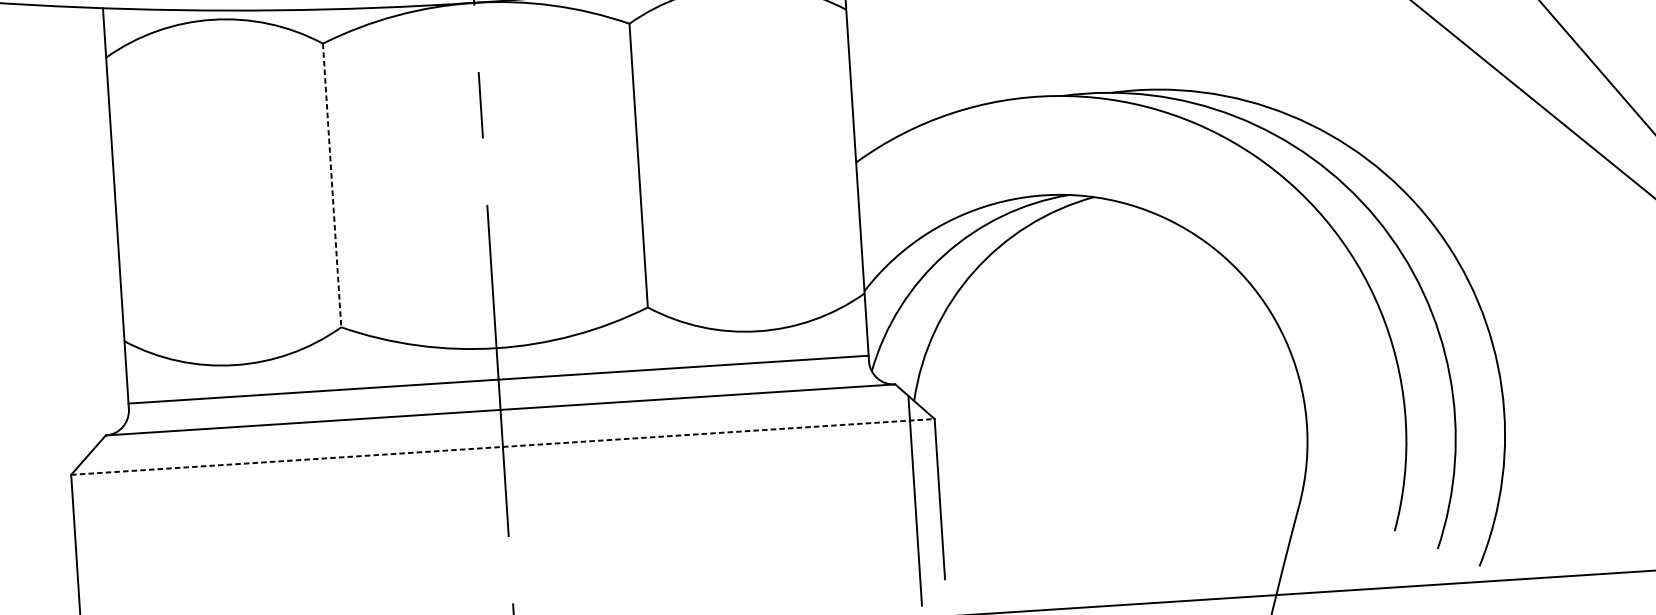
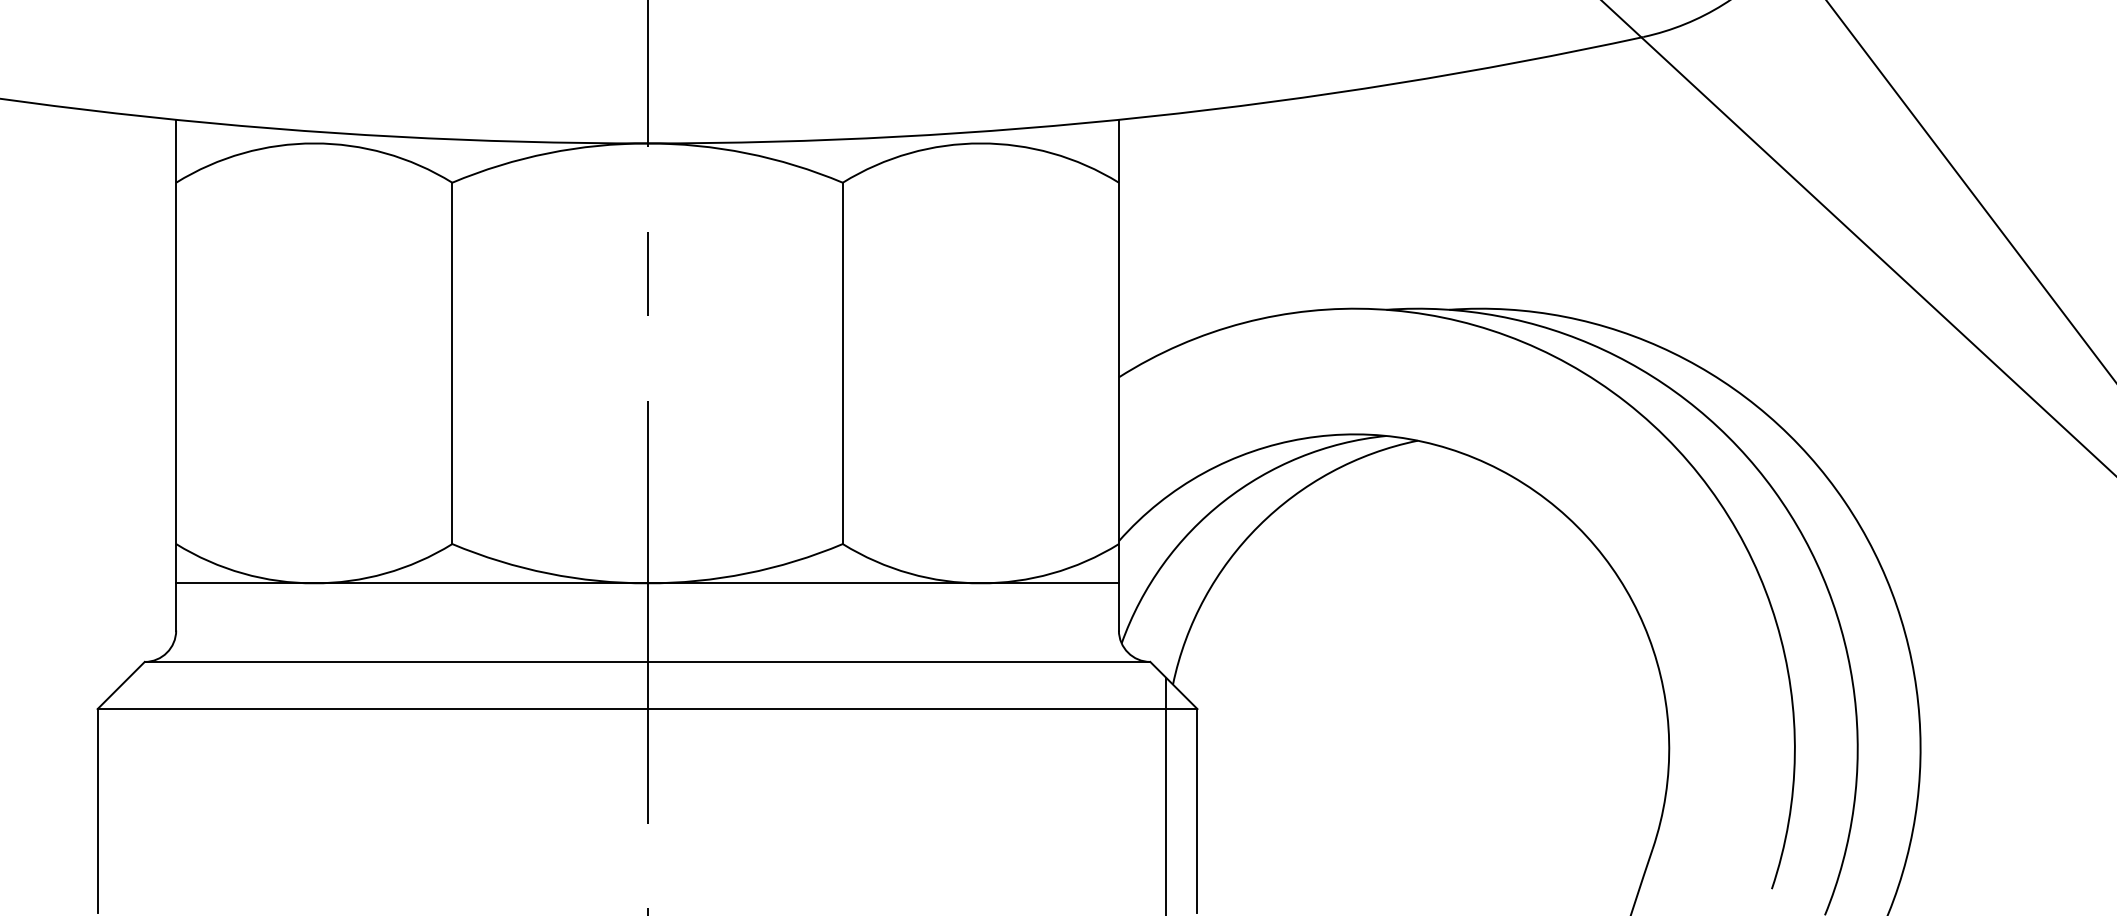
line: (332, 185) -> (452, 363), dashed -> solid
line: (498, 379) -> (647, 583), moved
line: (502, 447) -> (647, 709), dashed -> solid

